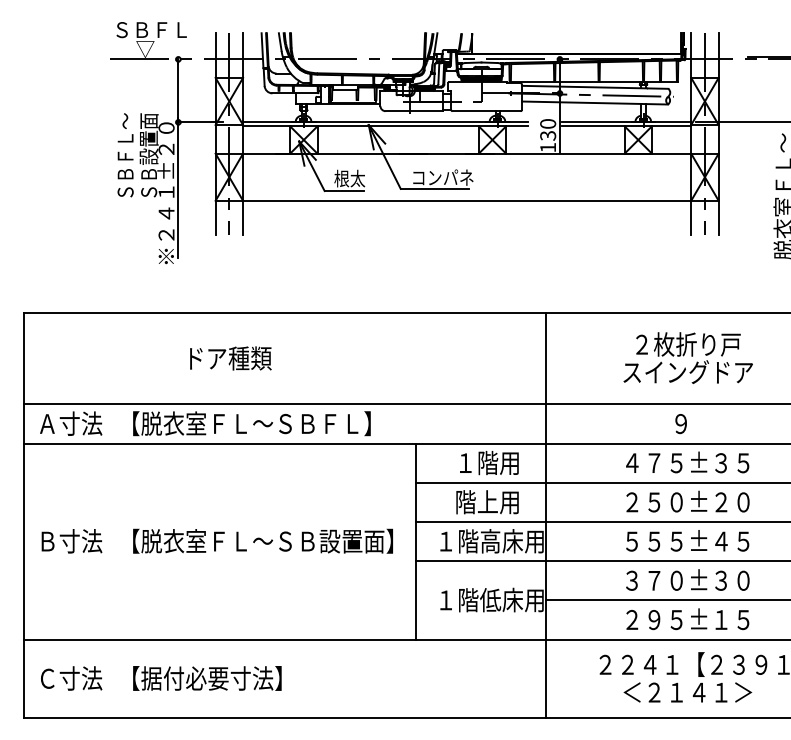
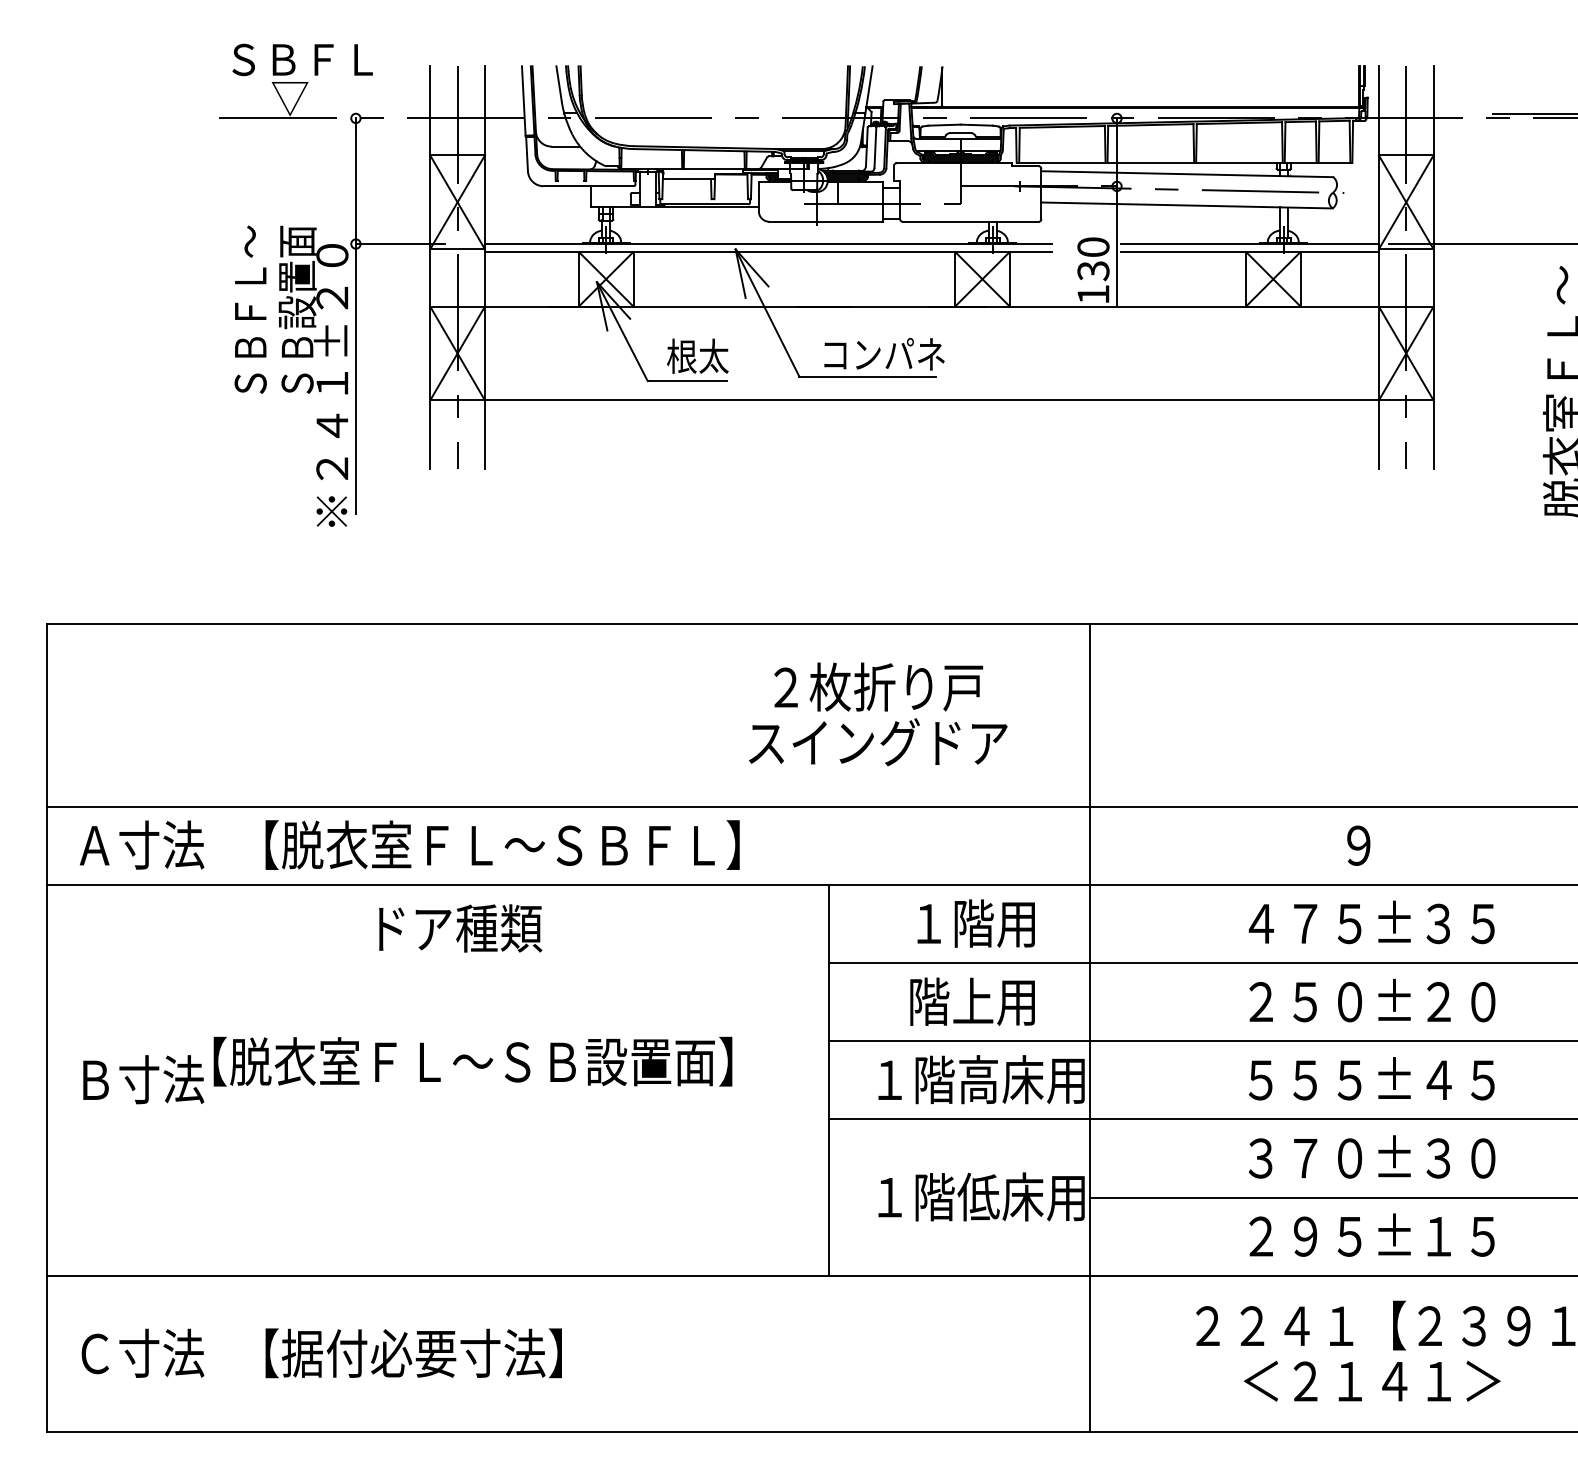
text: (687, 357) -> (876, 713), moved
text: (230, 358) -> (459, 928), moved
text: (262, 540) -> (471, 1060), moved

